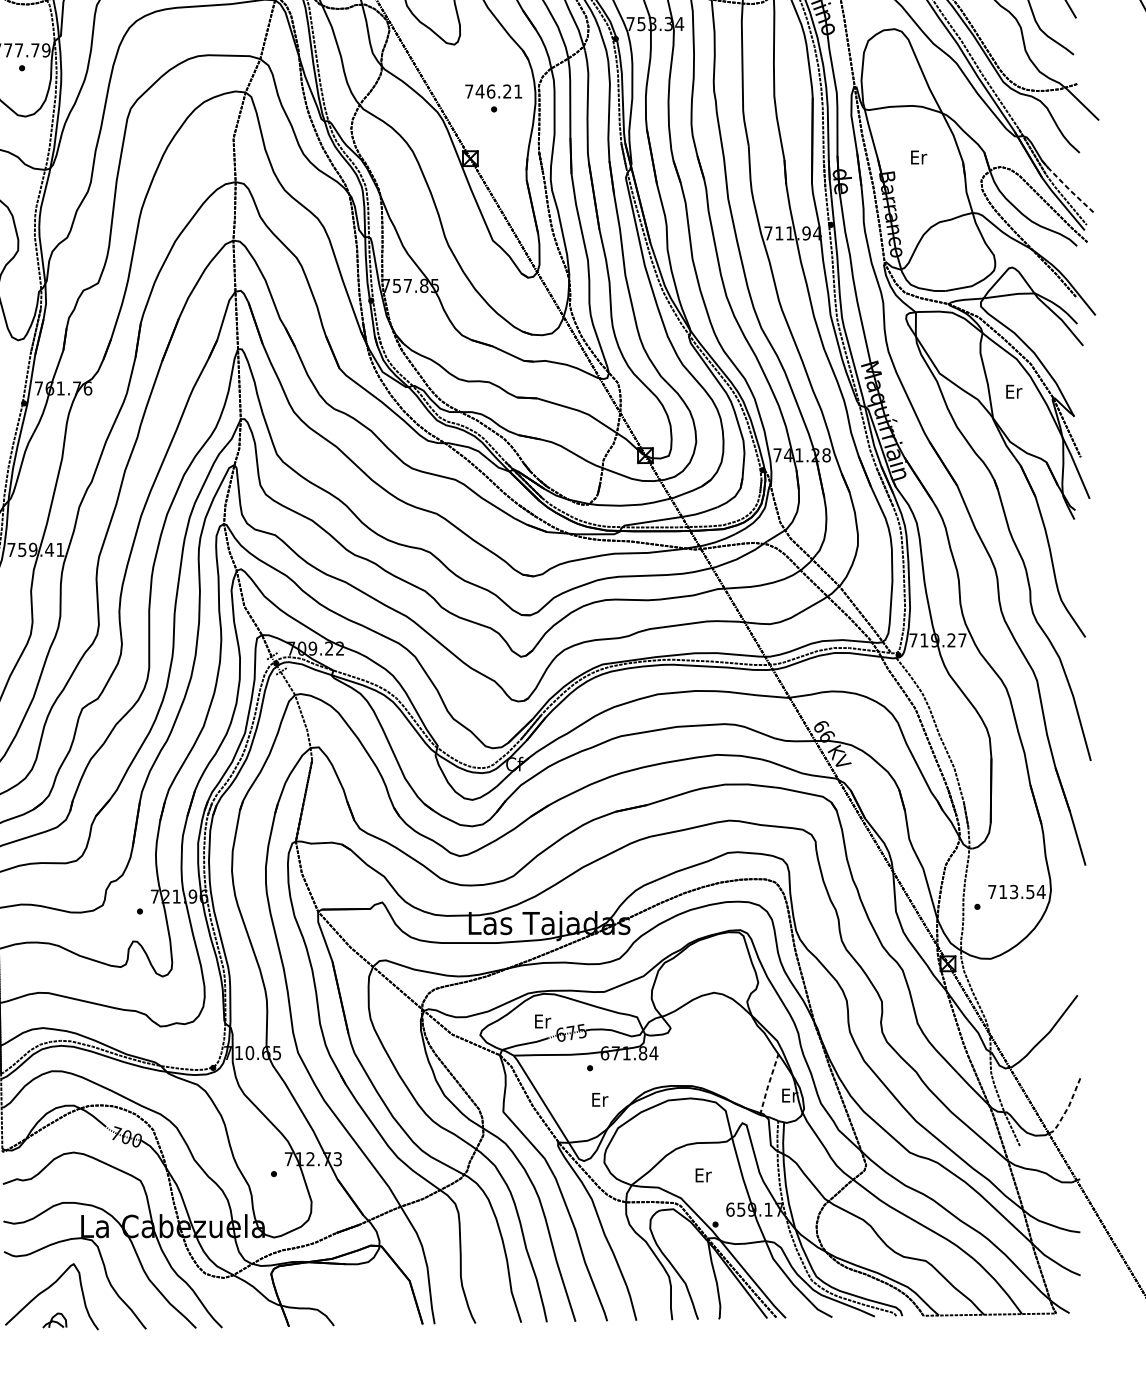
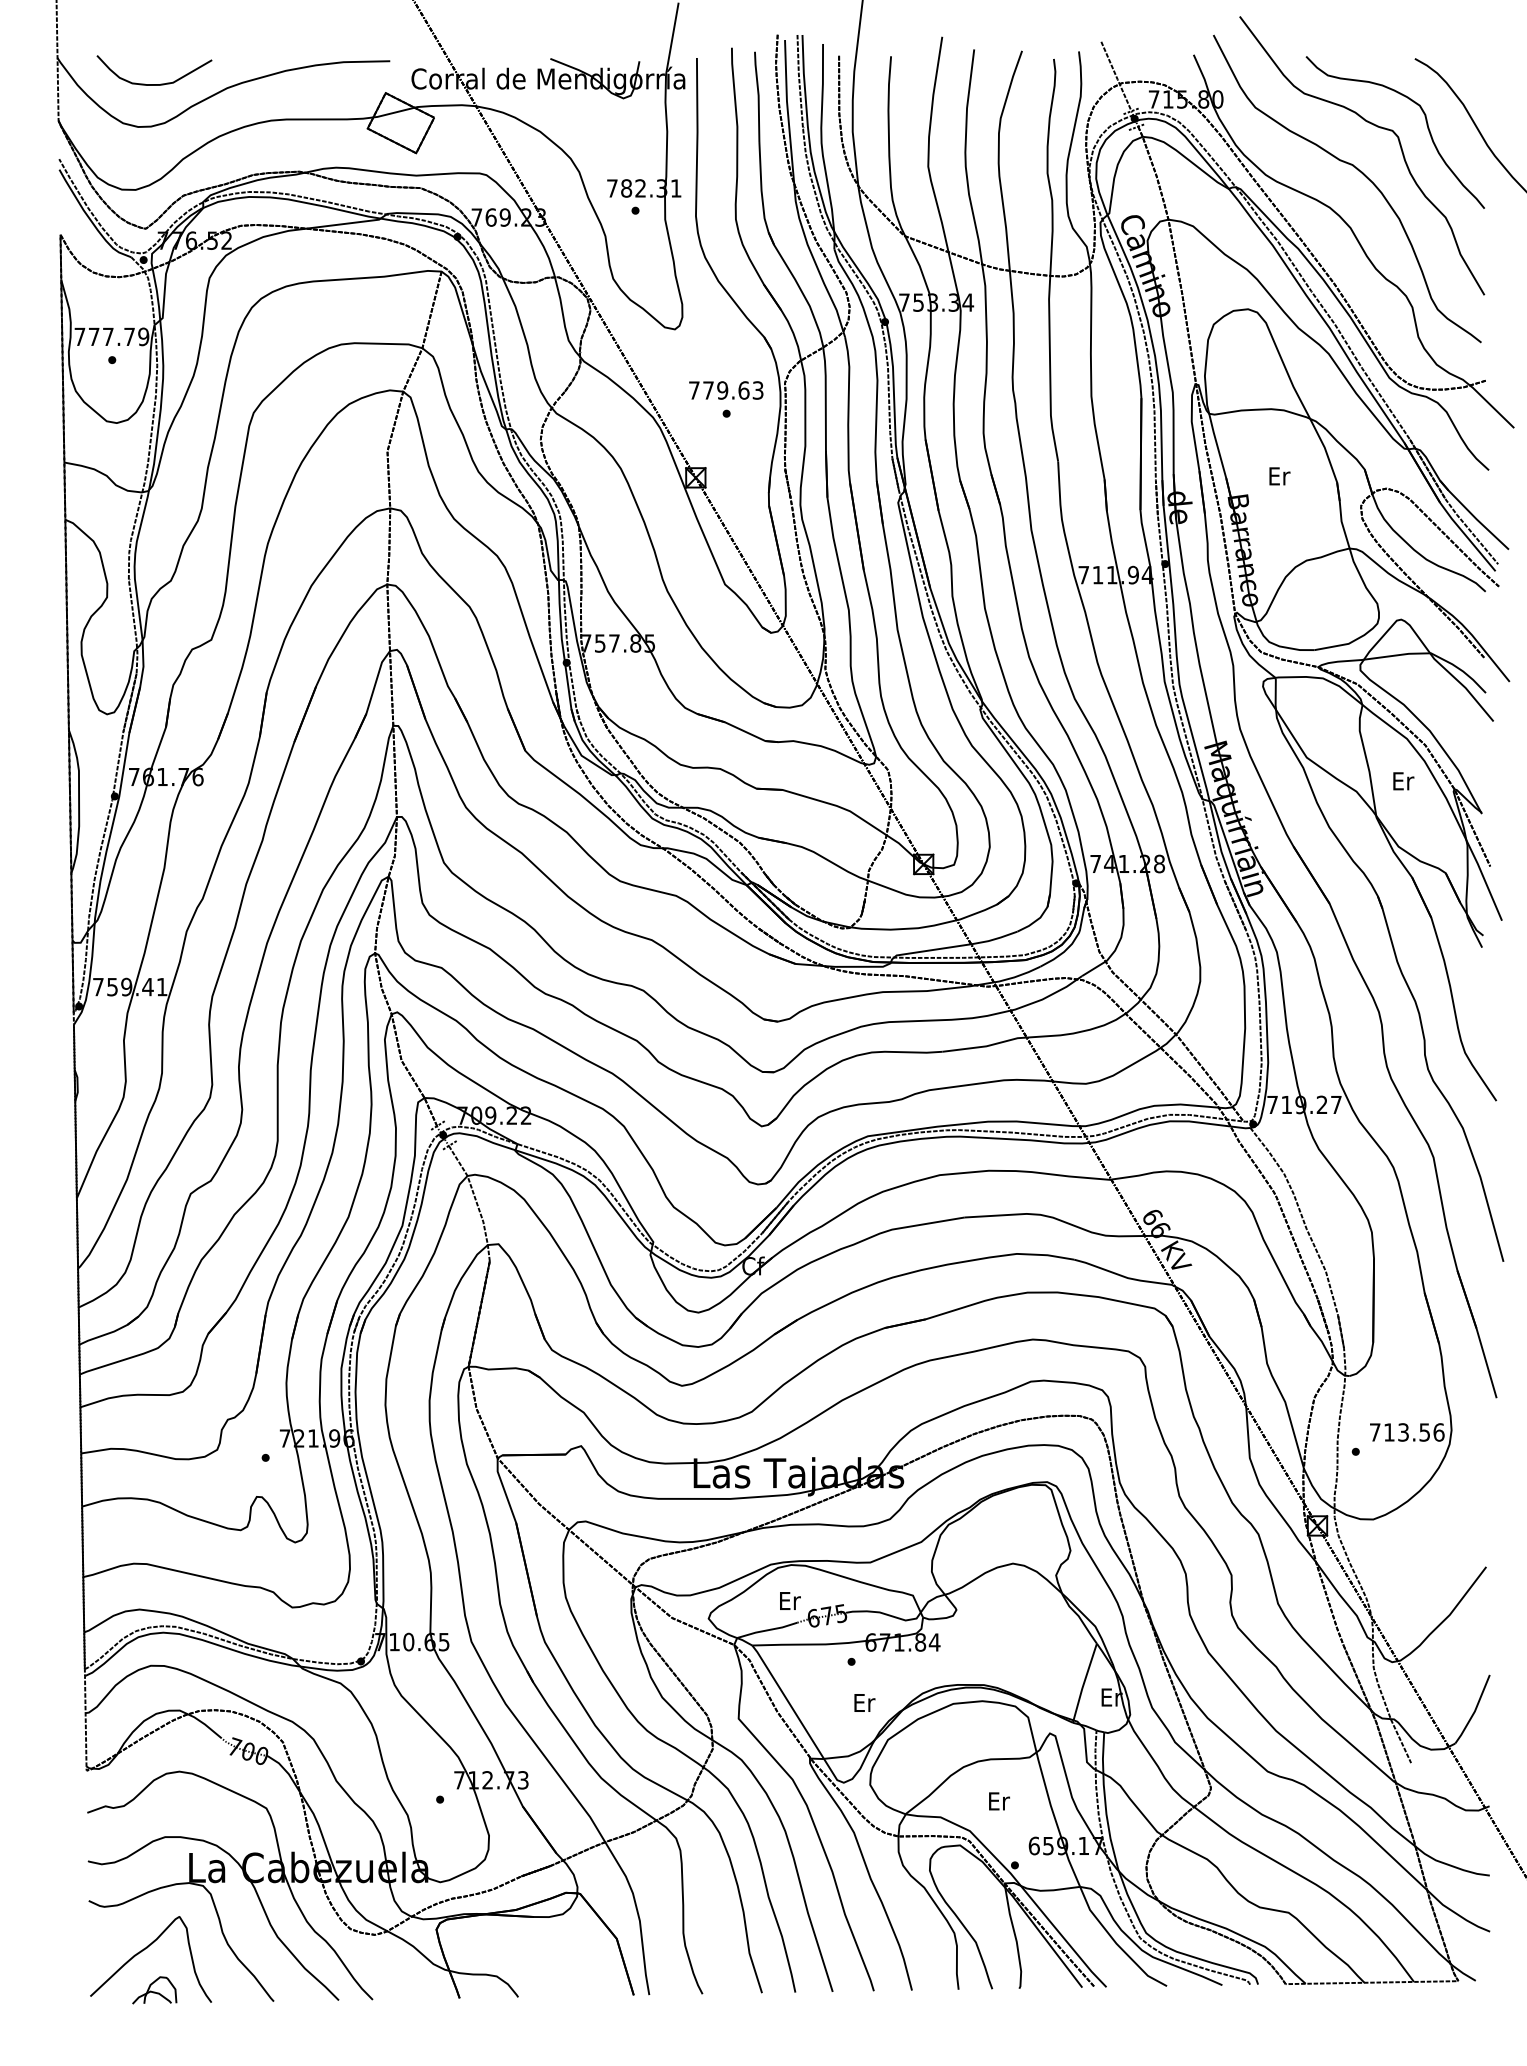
text: (498, 91) -> (732, 390), 746.21 -> 779.63
line: (1068, 188) -> (1474, 516), dashed -> solid
text: (1040, 892) -> (1438, 1432), 713.54 -> 713.56
line: (768, 1084) -> (1084, 1683), dashed -> solid
line: (1068, 1106) -> (1474, 1711), dashed -> solid
part: (54, 1320) -> (154, 1990), size x1.43

